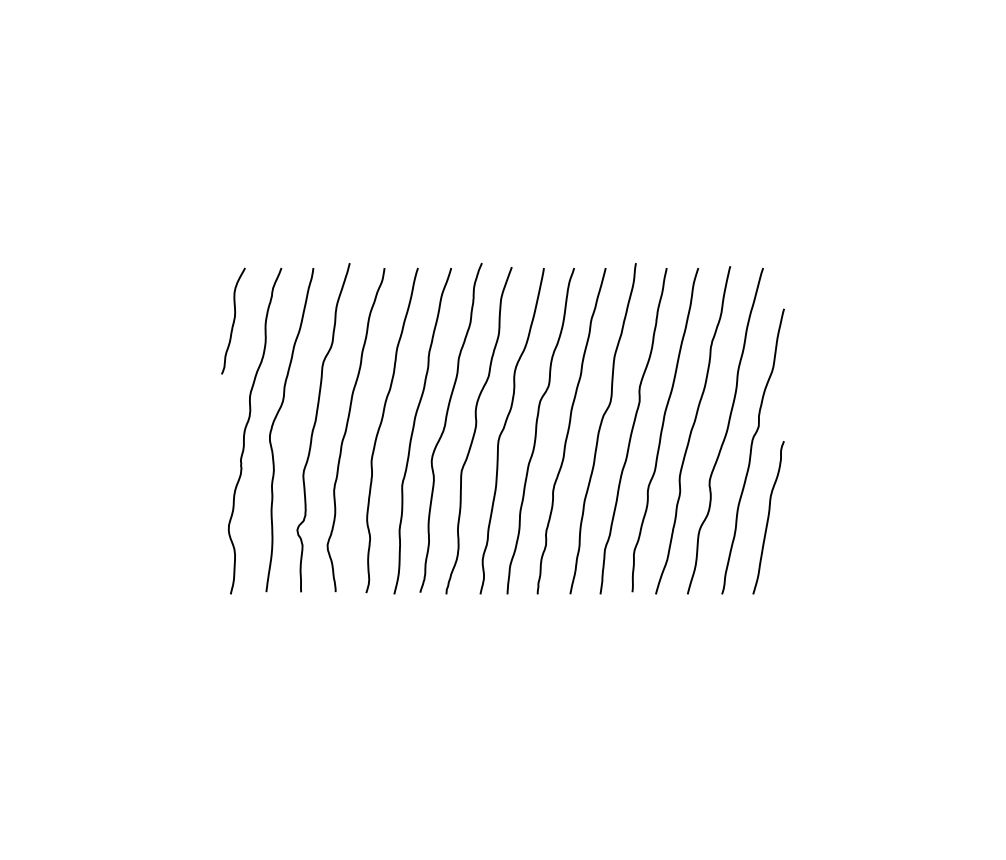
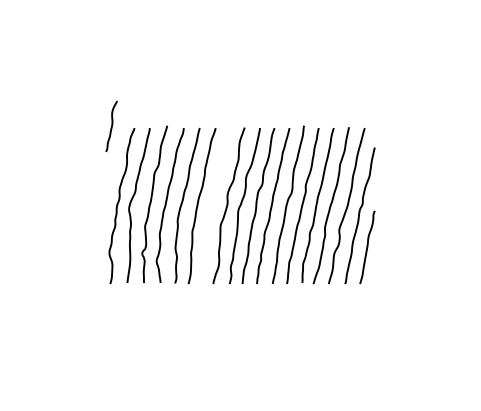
curve: (233, 321) -> (111, 126), moved
curve: (446, 427) -> (213, 204), removed

